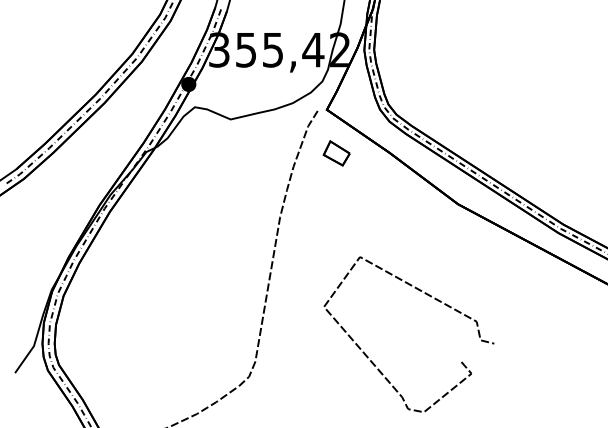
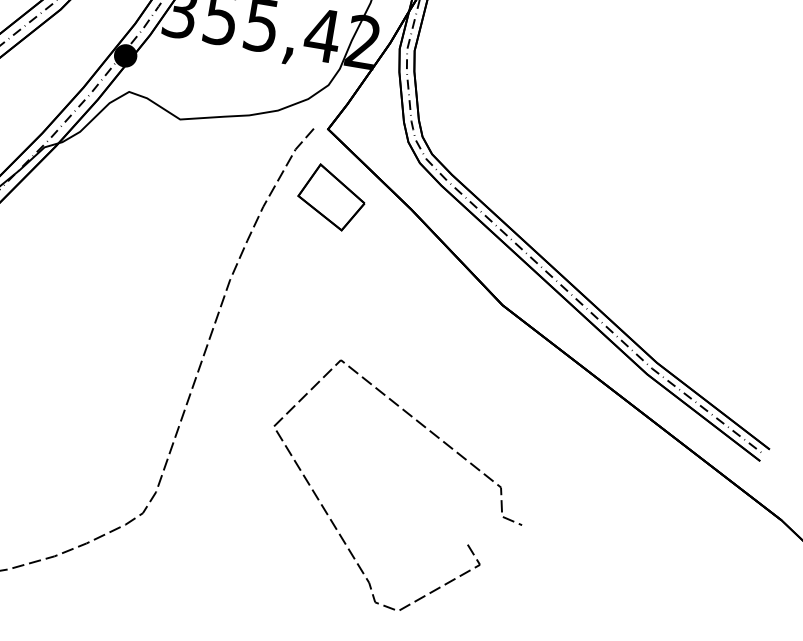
part: (336, 153) -> (331, 197), size x1.67

